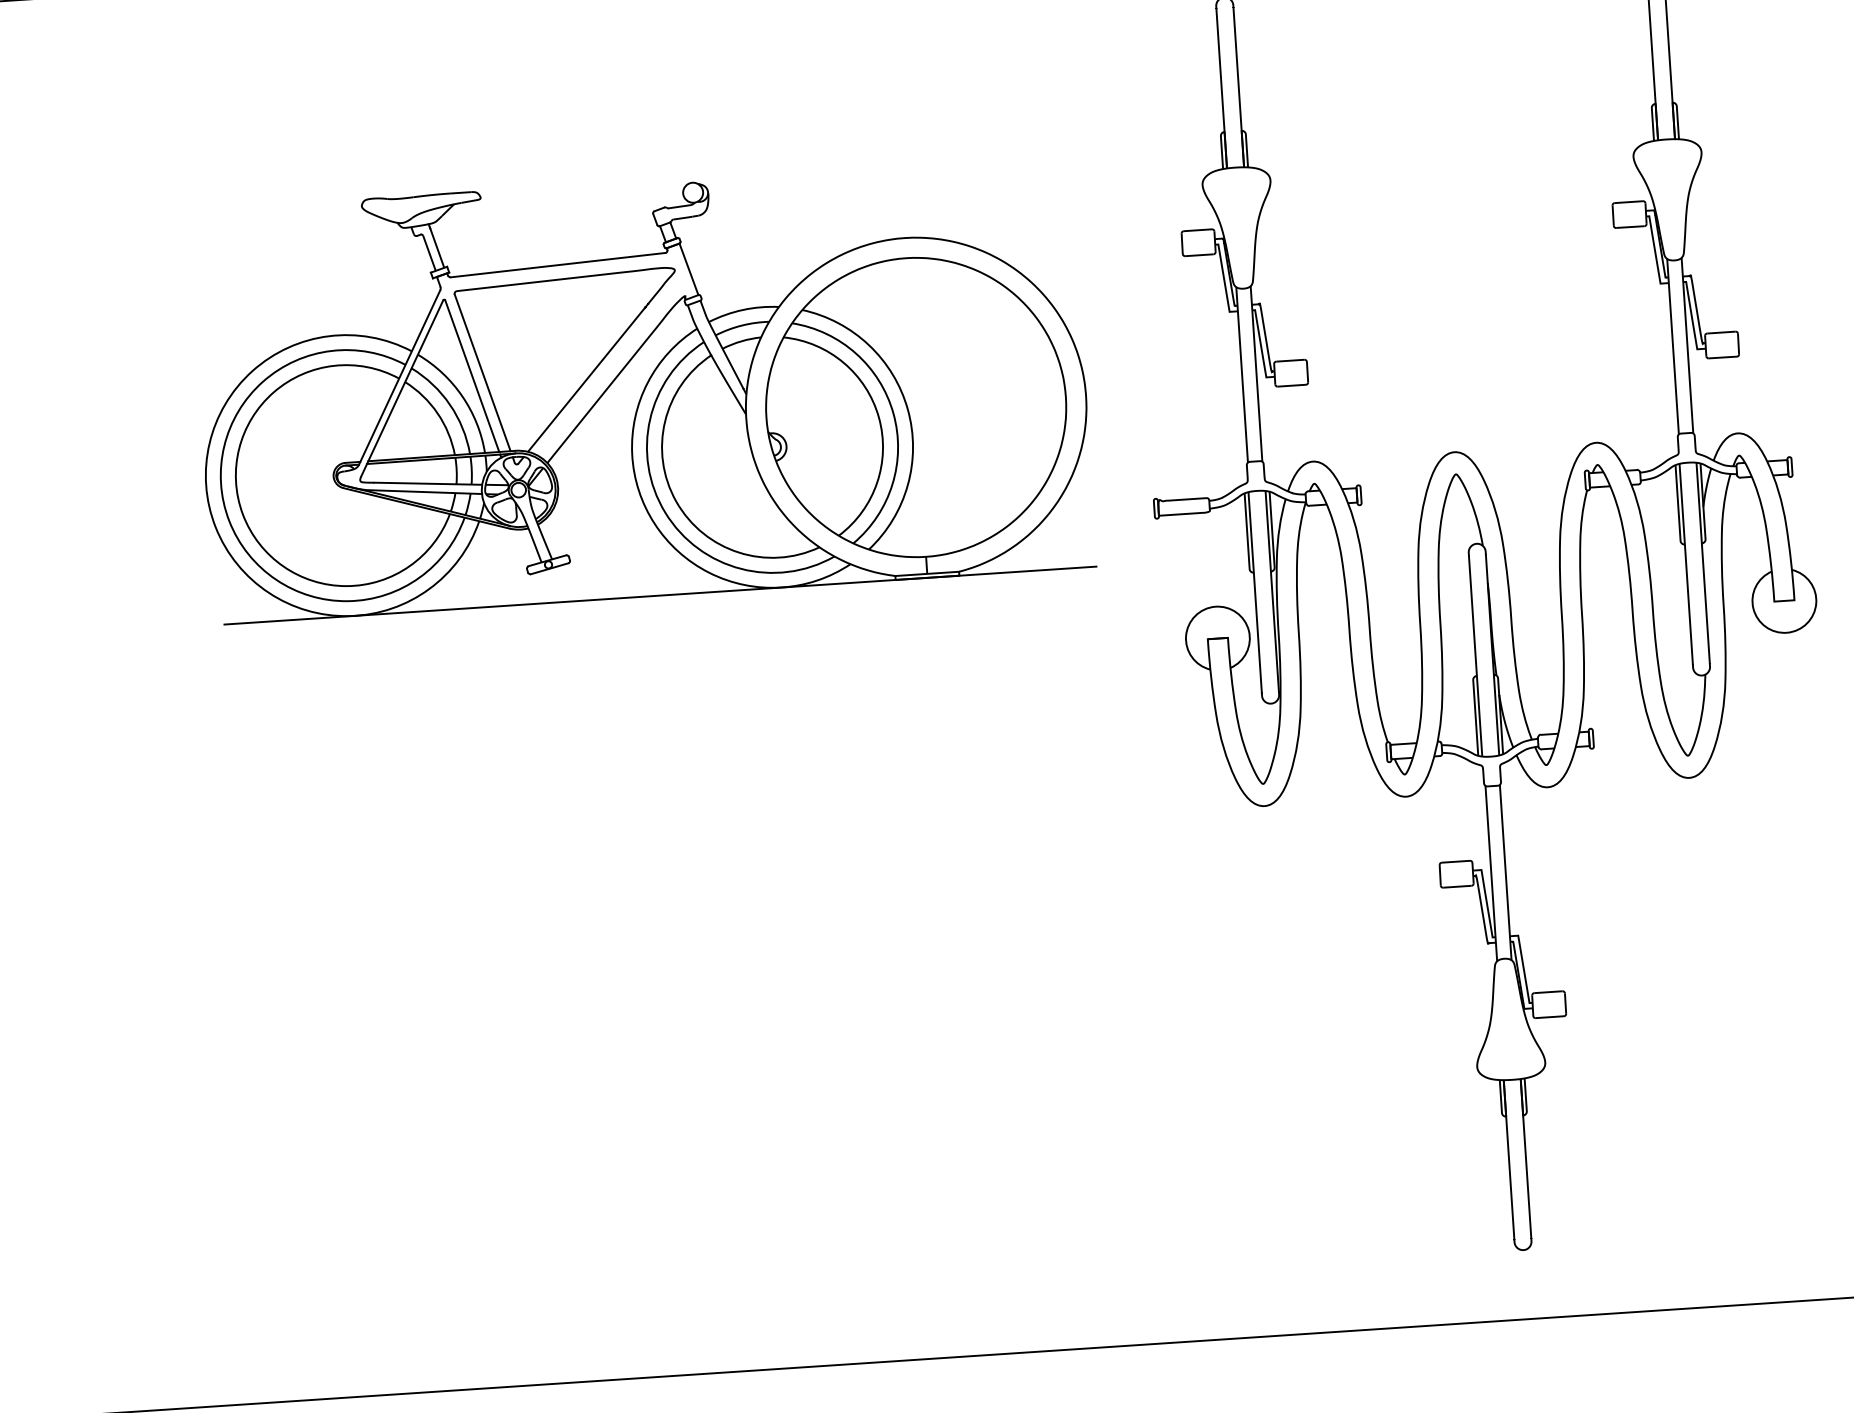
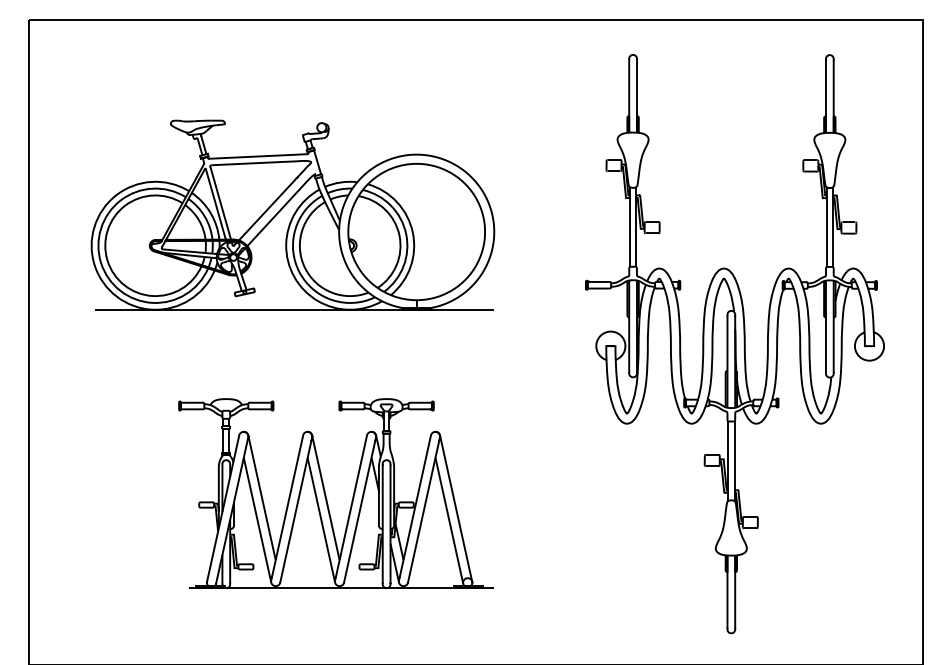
part: (641, 387) -> (292, 214), moved
part: (616, 1004) -> (326, 494), added

